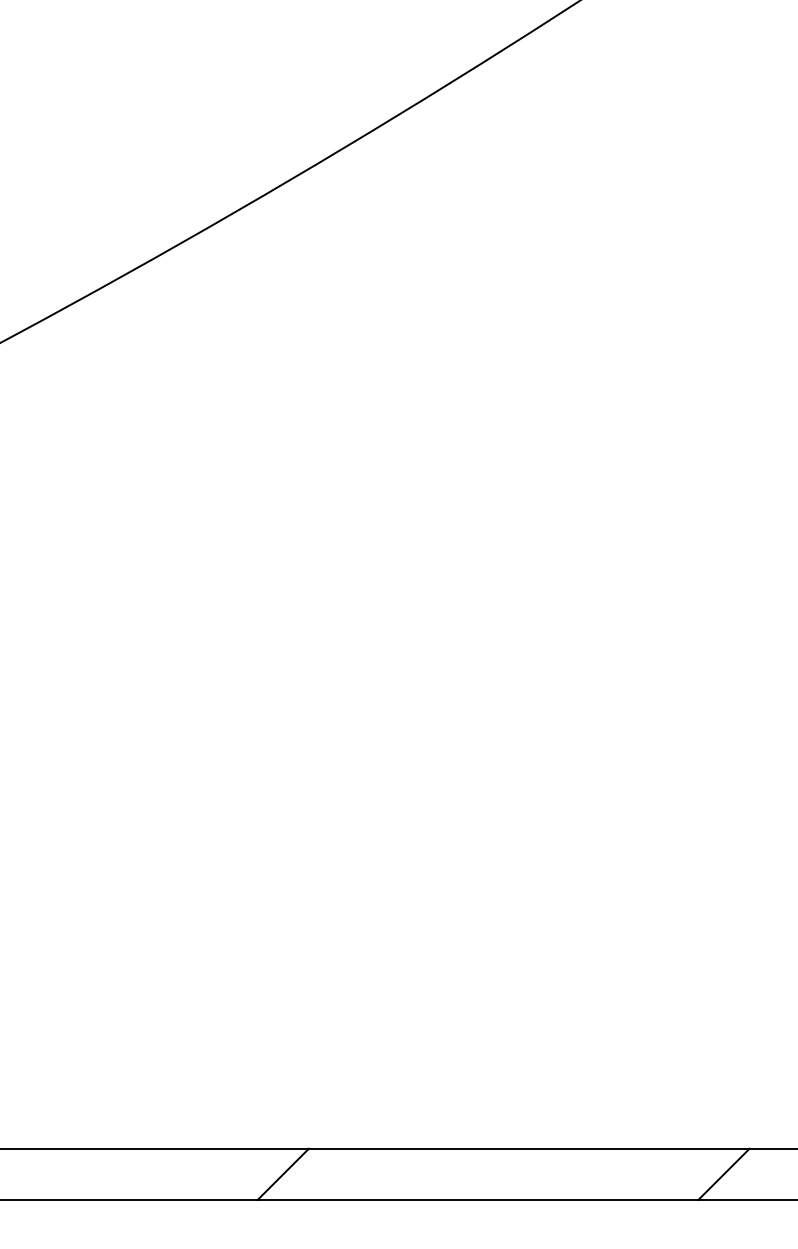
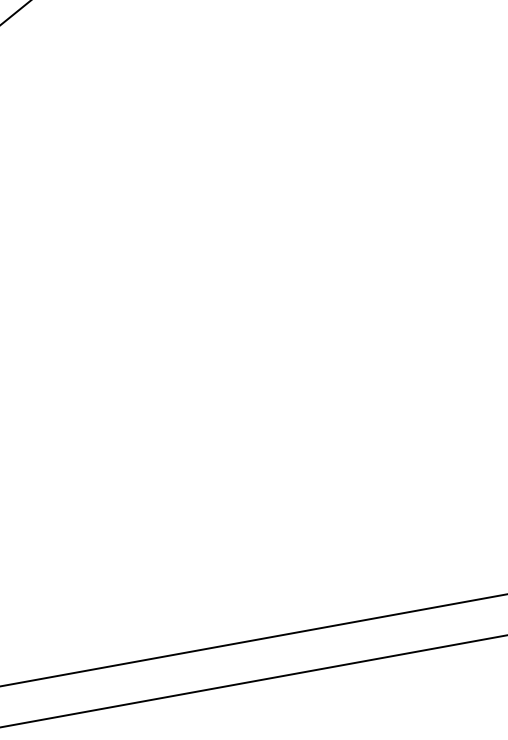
line: (282, 1174) -> (308, 650), removed

